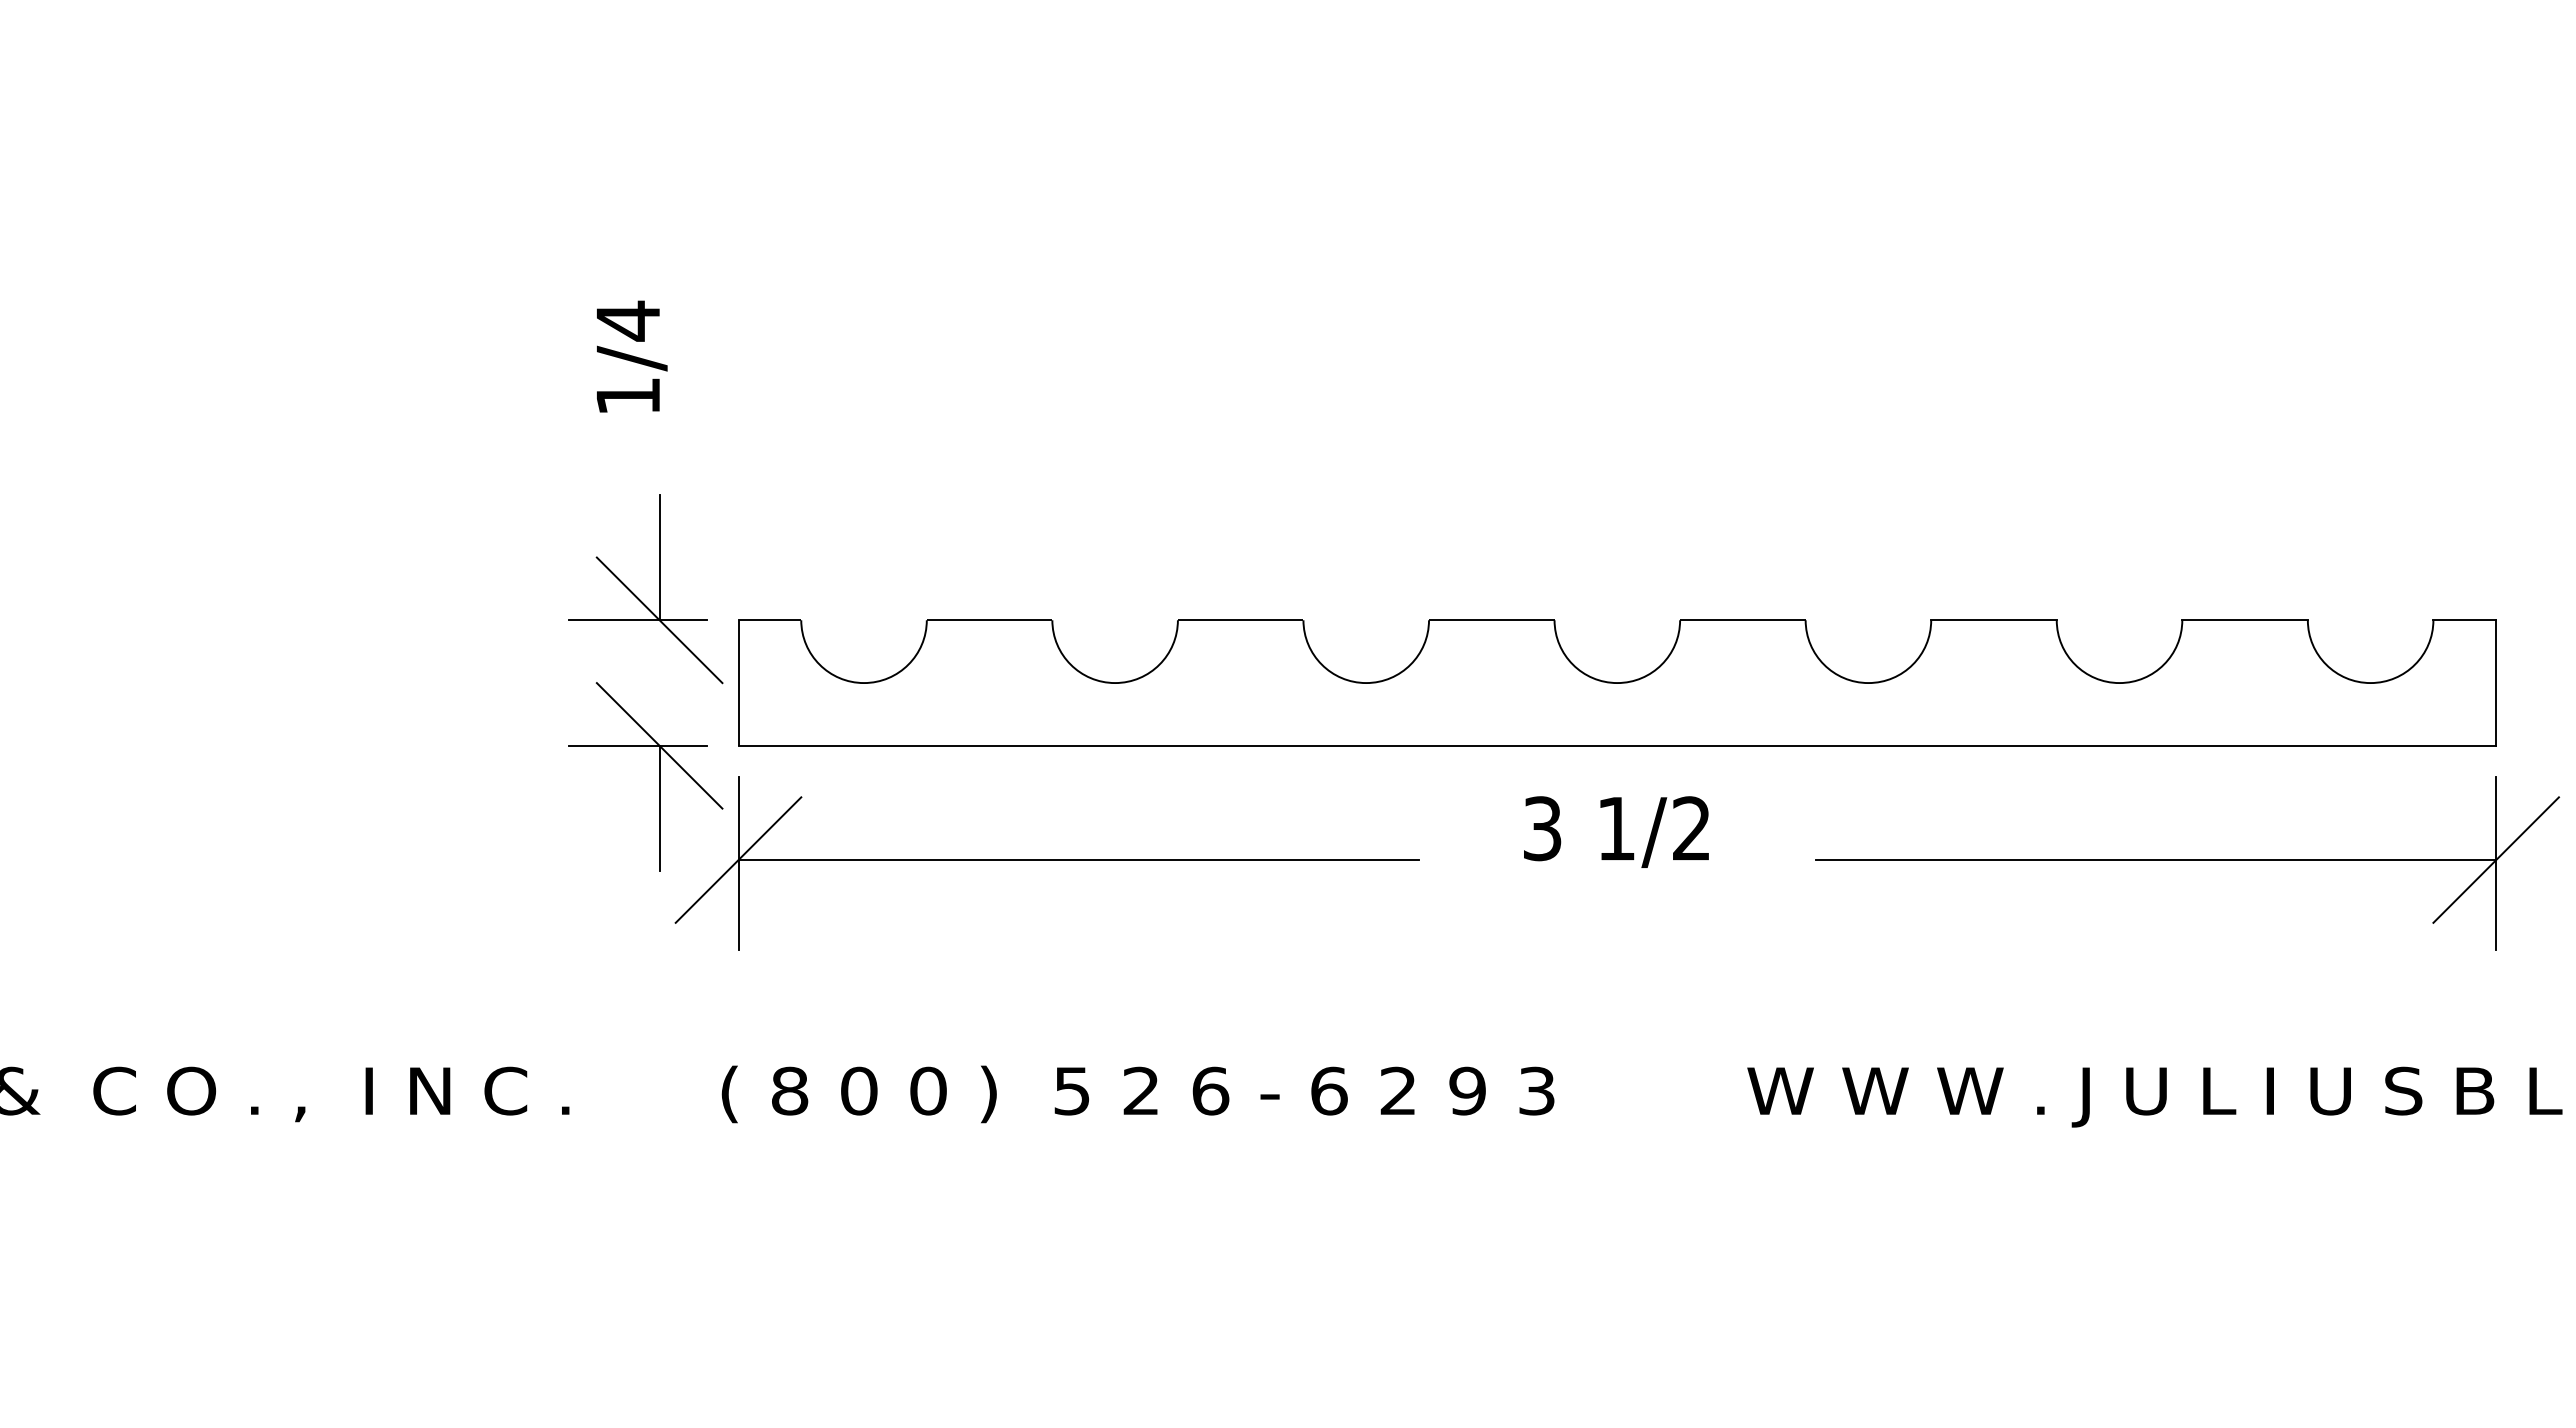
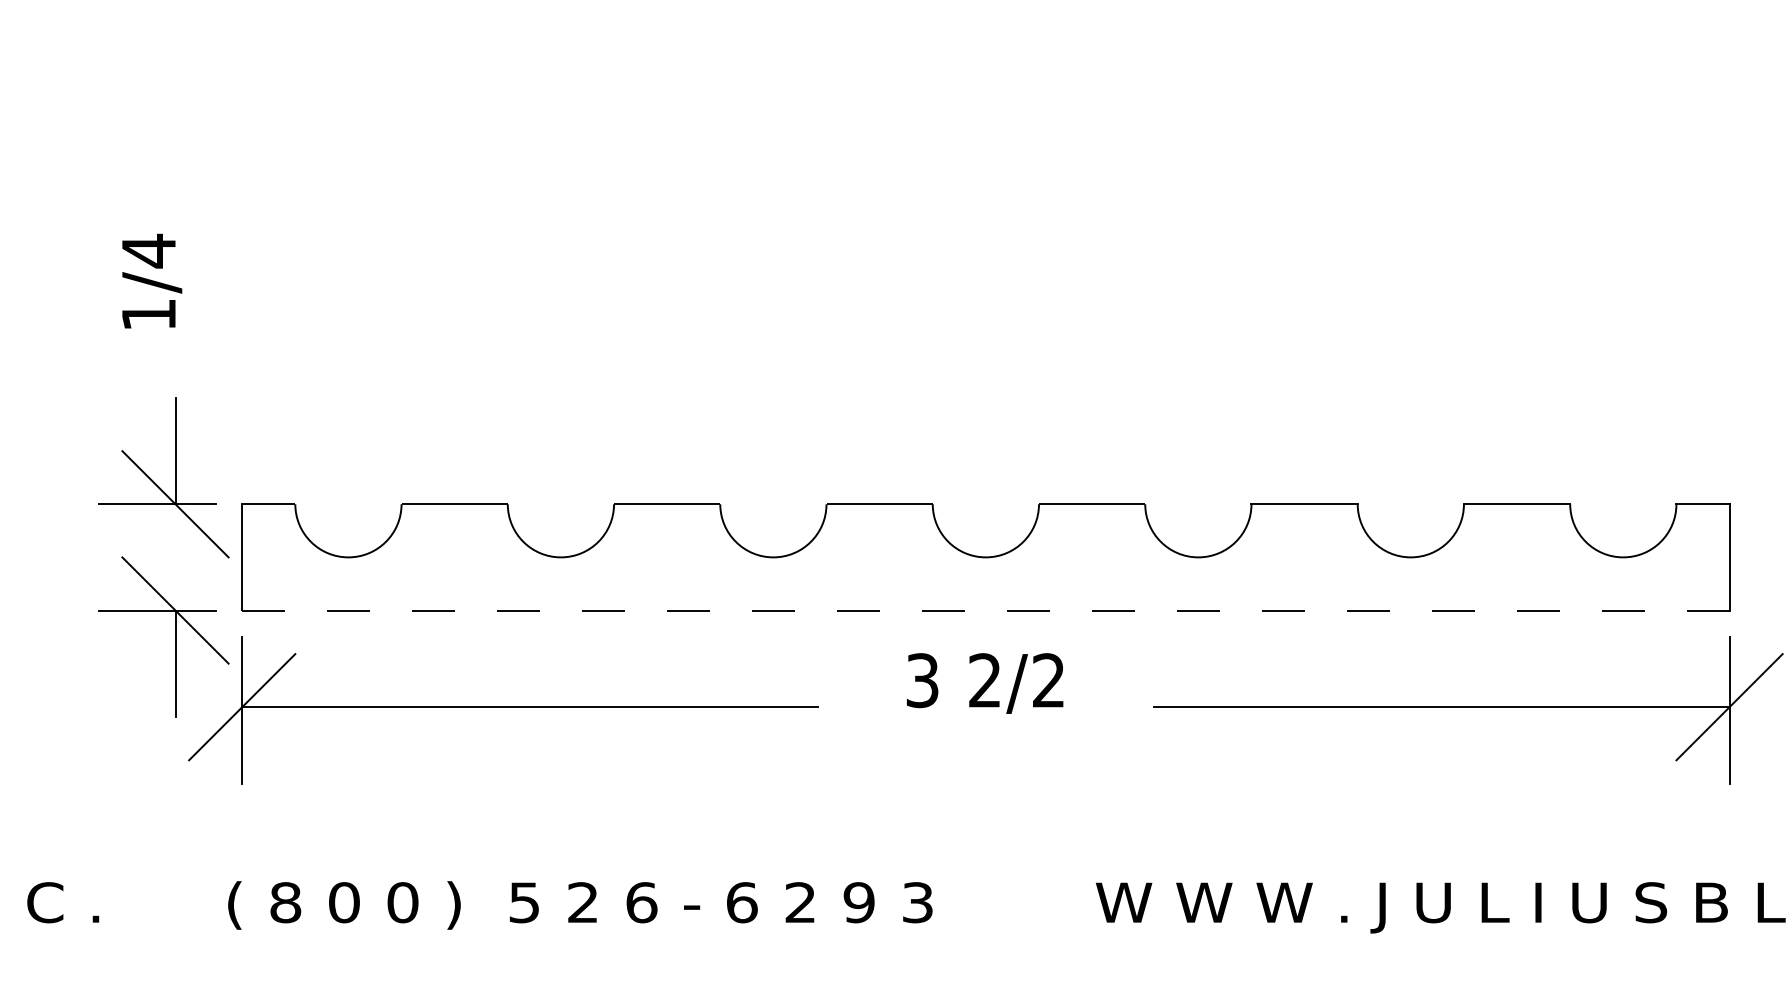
line: (1617, 745) -> (986, 610), solid -> dashed
text: (1615, 828) -> (984, 680), 1/2 -> 2/2

